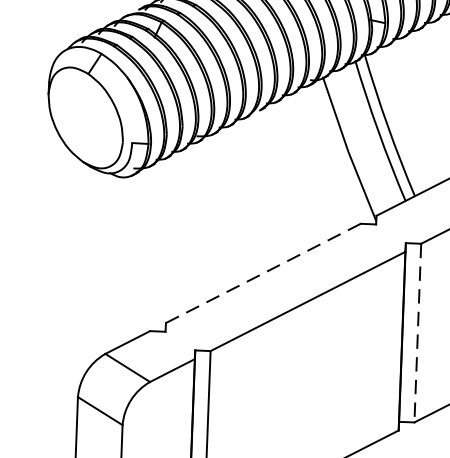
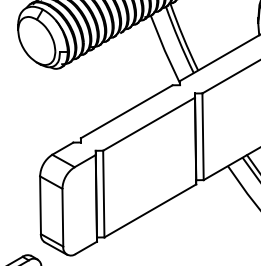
line: (264, 272) -> (127, 111), dashed -> solid
line: (418, 334) -> (203, 137), dashed -> solid

